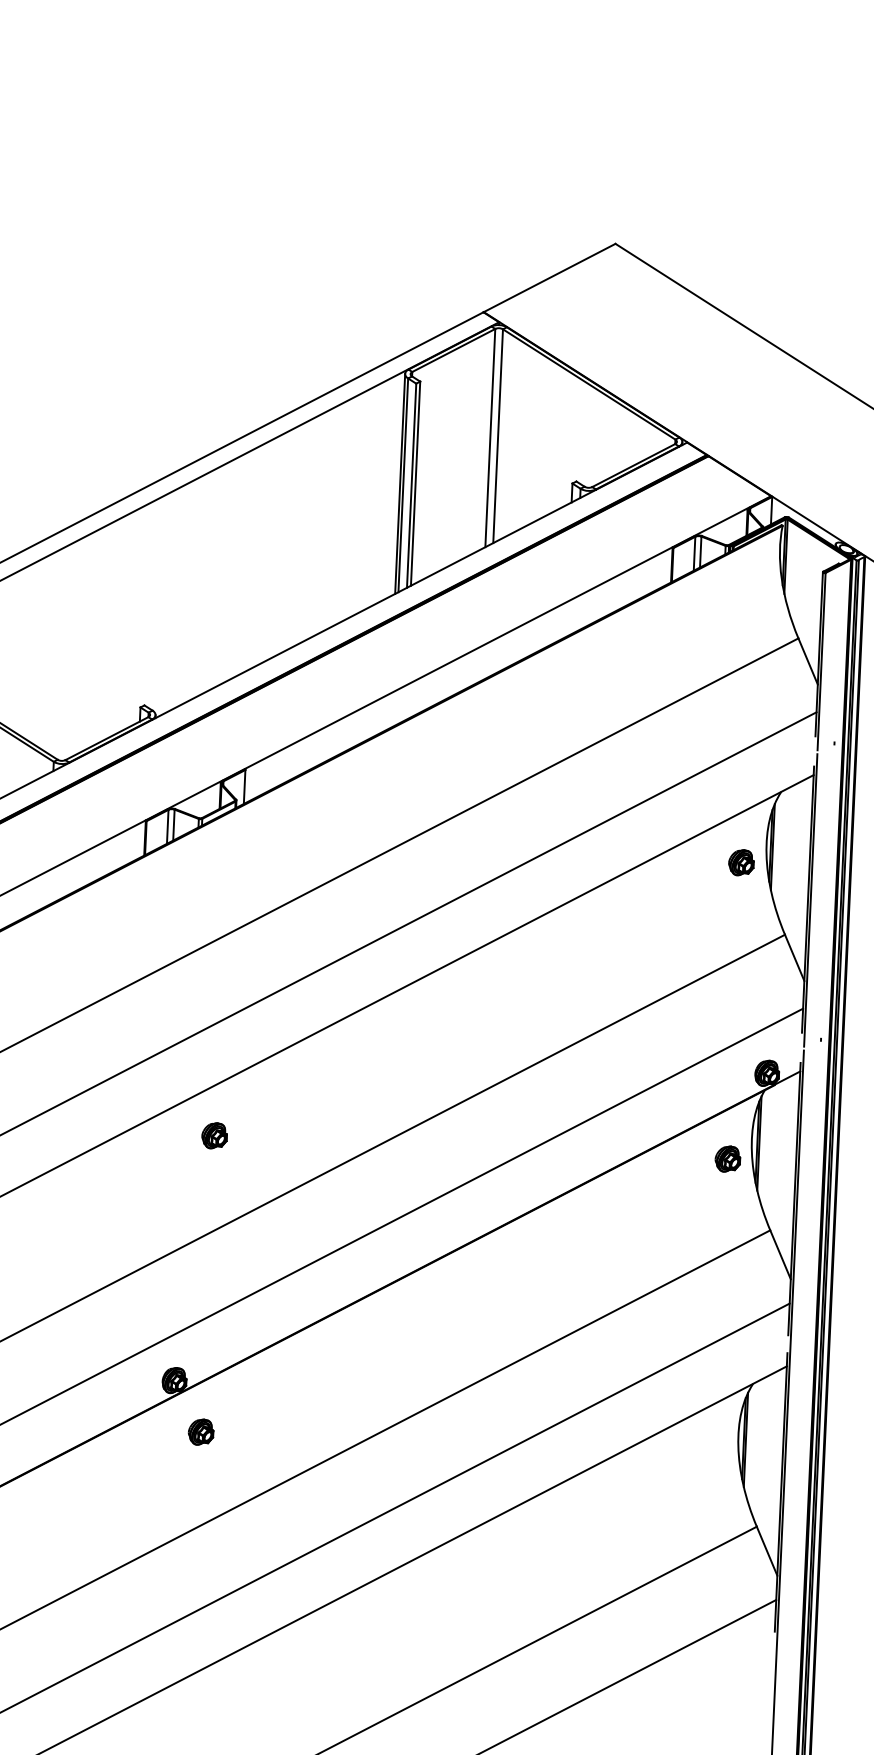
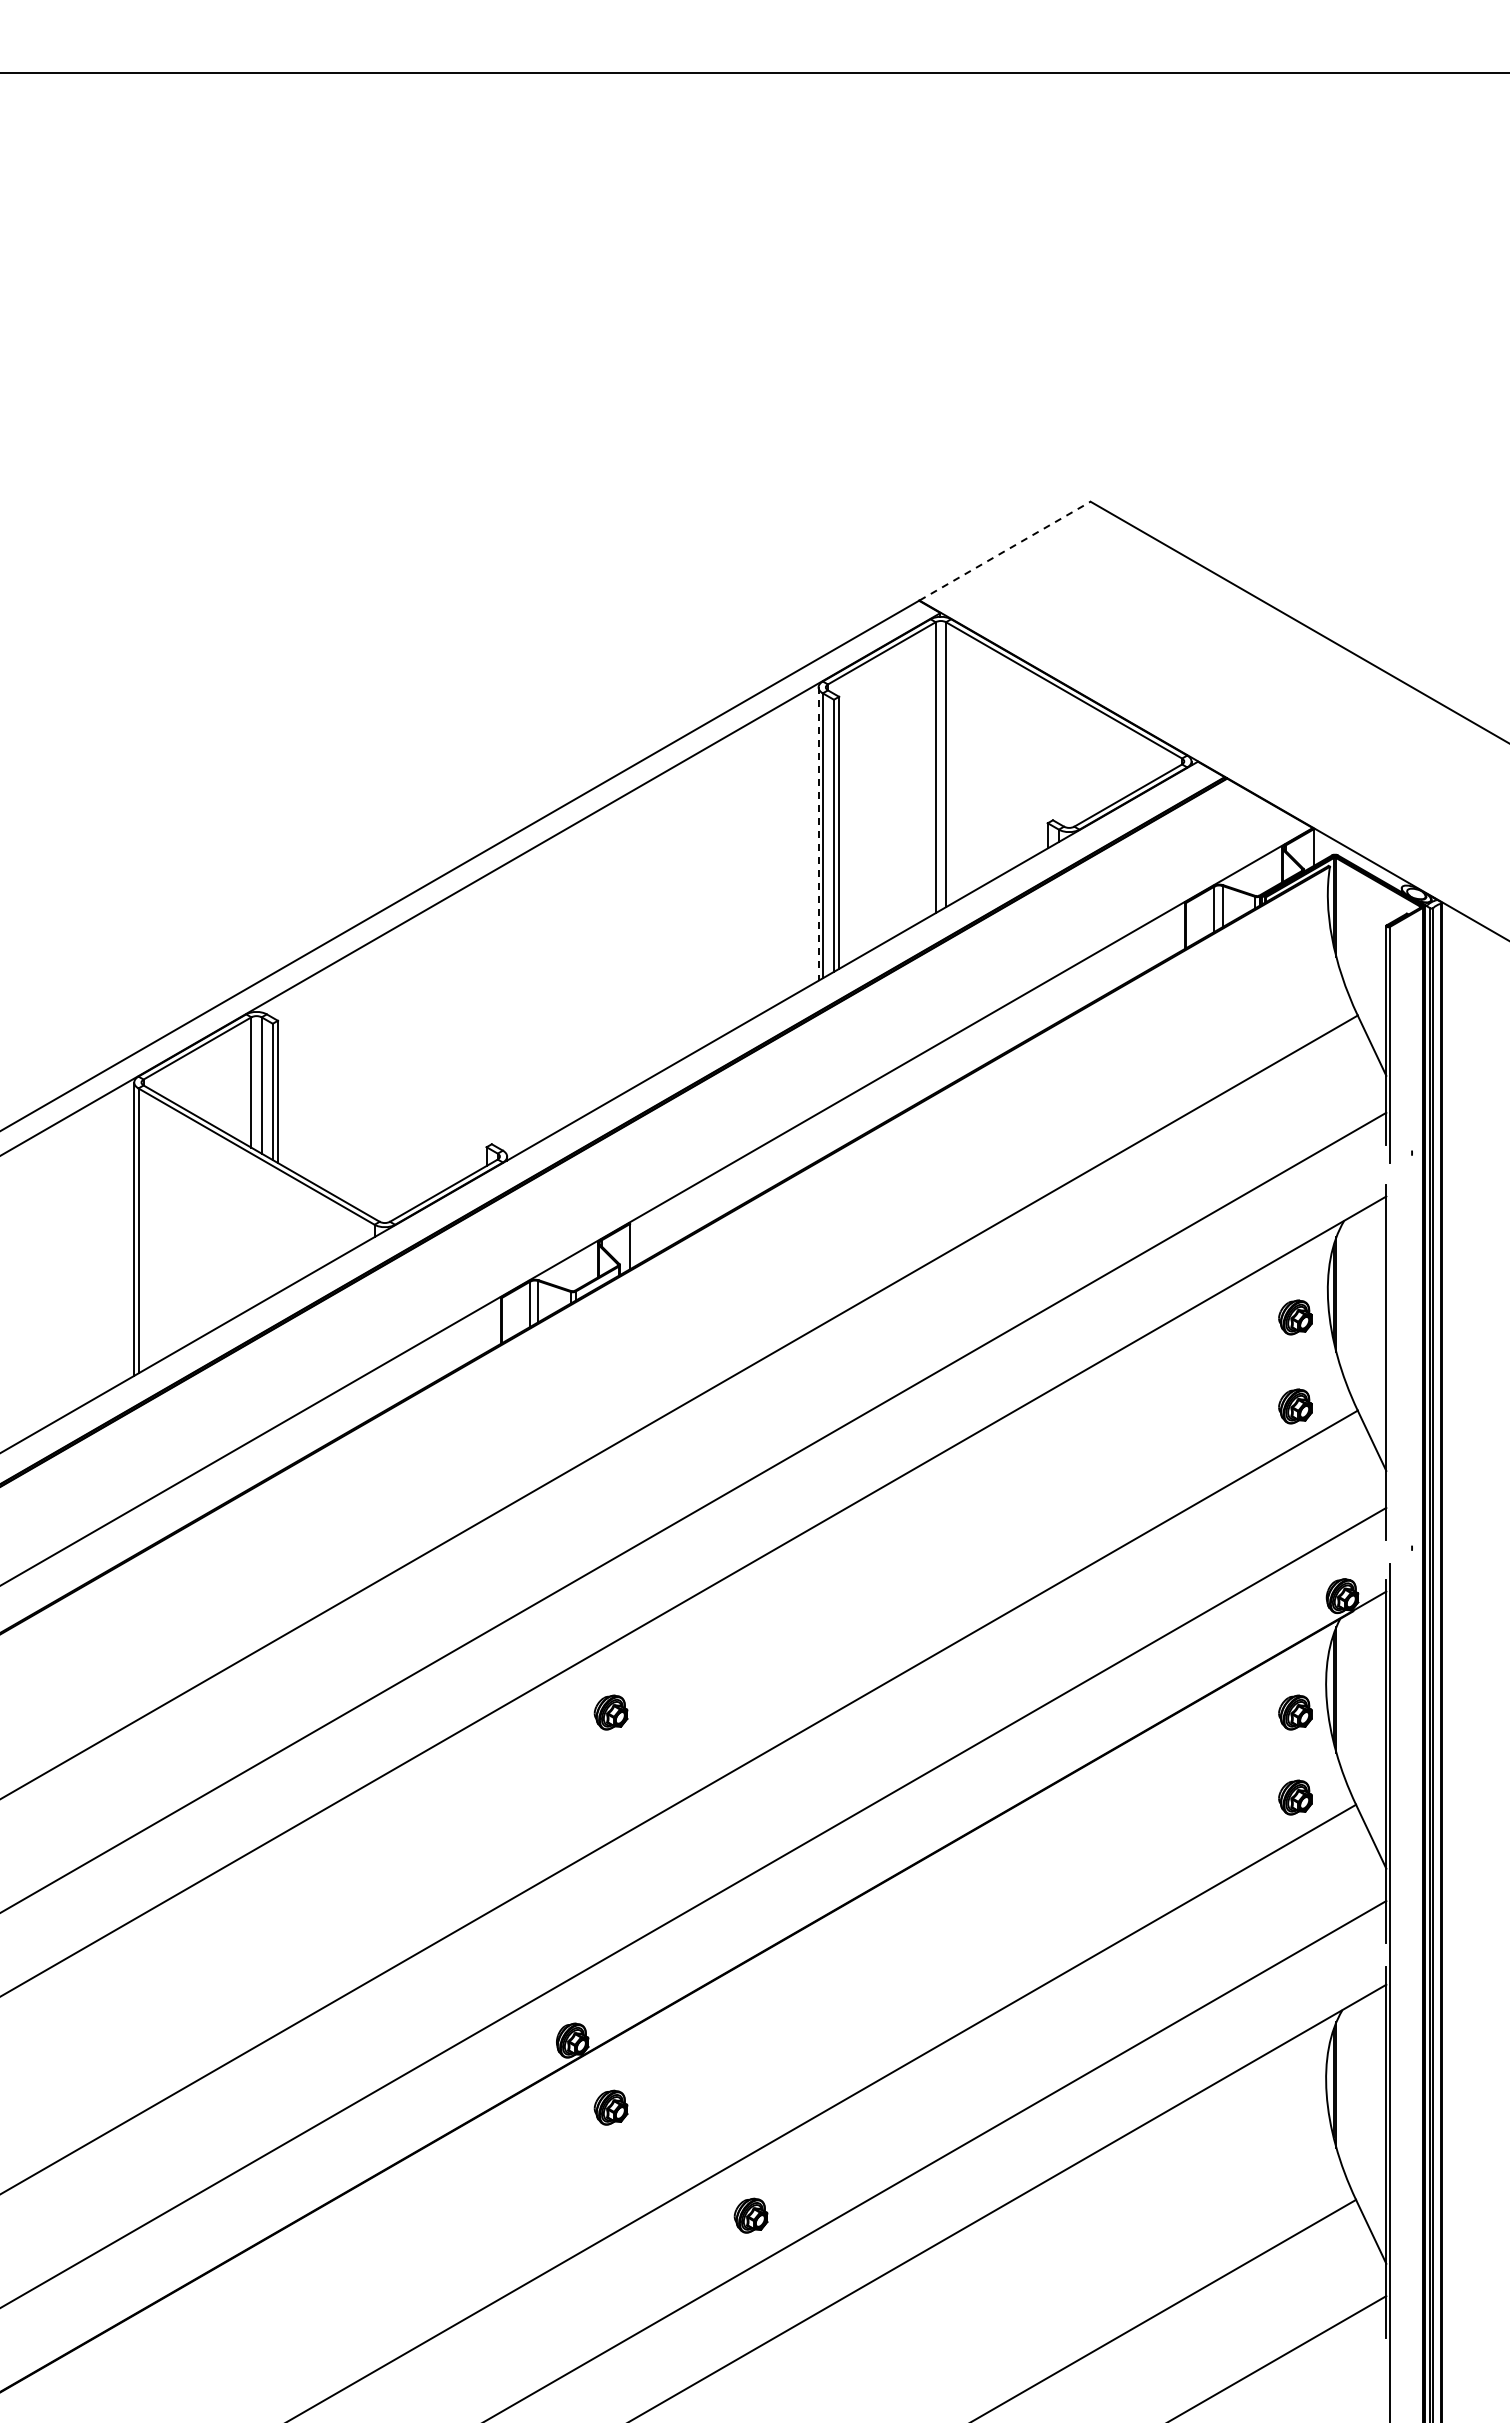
line: (549, 278) -> (1005, 551), solid -> dashed
line: (400, 484) -> (818, 834), solid -> dashed
line: (810, 900) -> (1389, 1363), removed
part: (738, 929) -> (1295, 1406), added
part: (725, 1222) -> (1295, 1797), added
part: (302, 1517) -> (750, 2215), added

